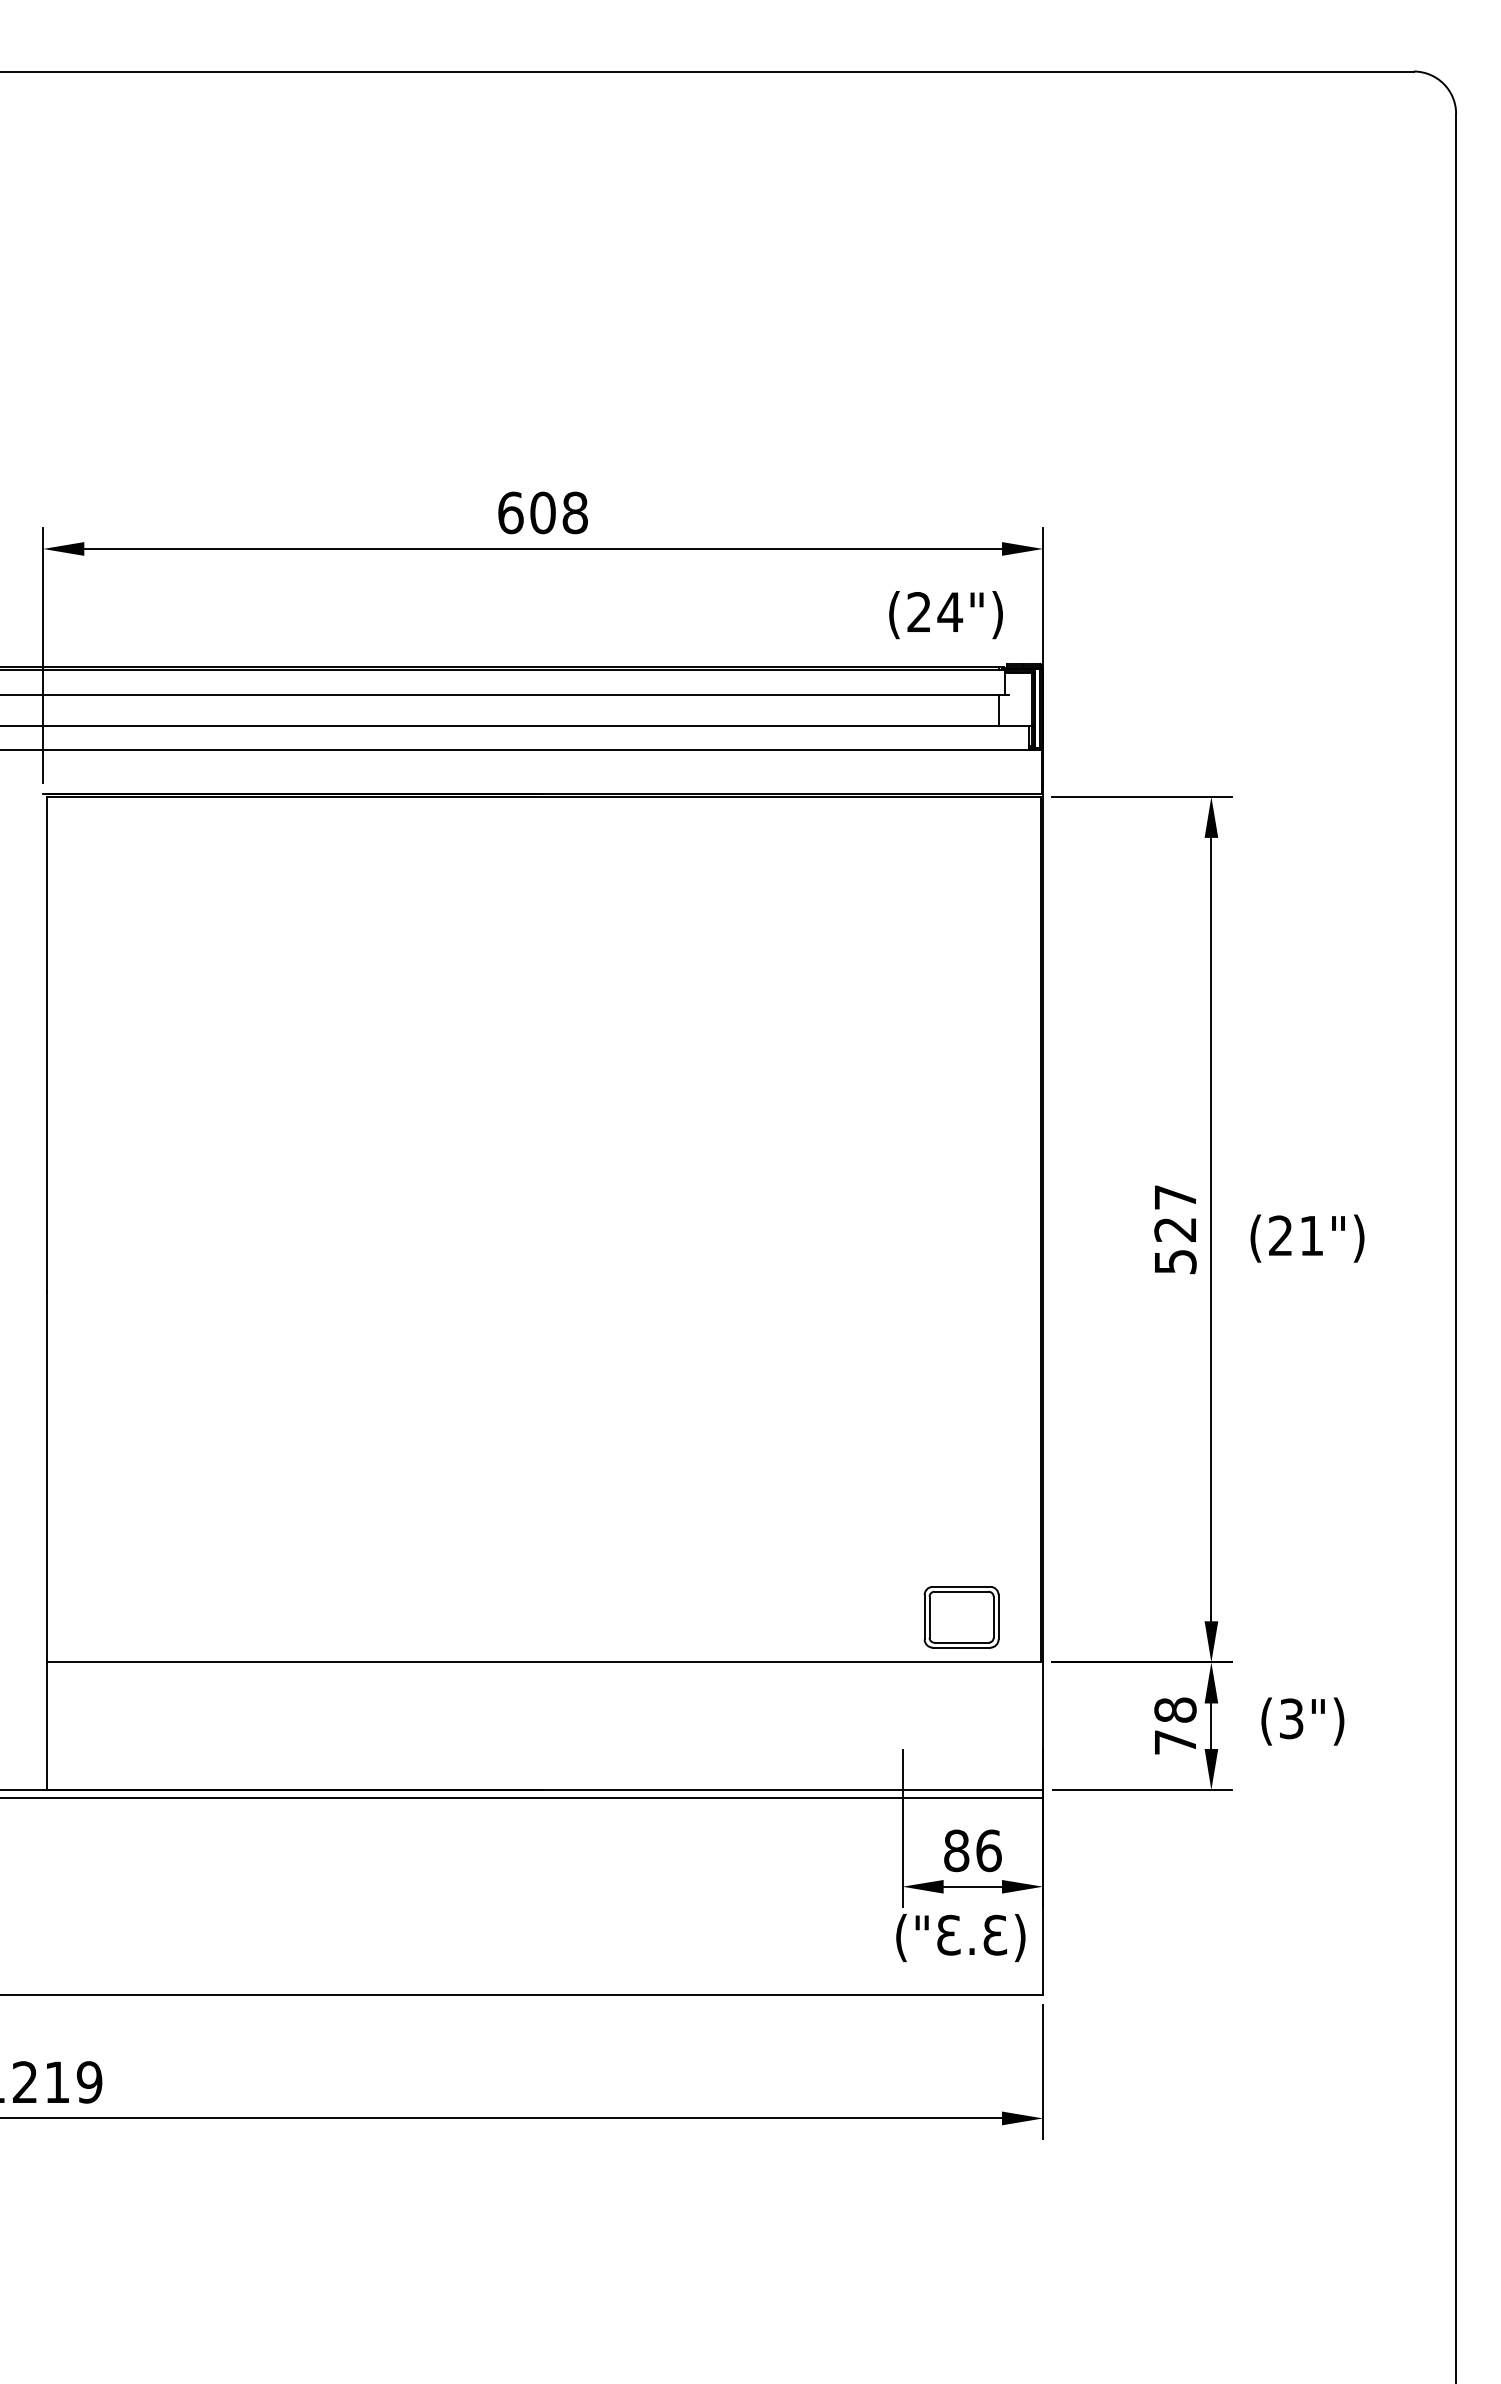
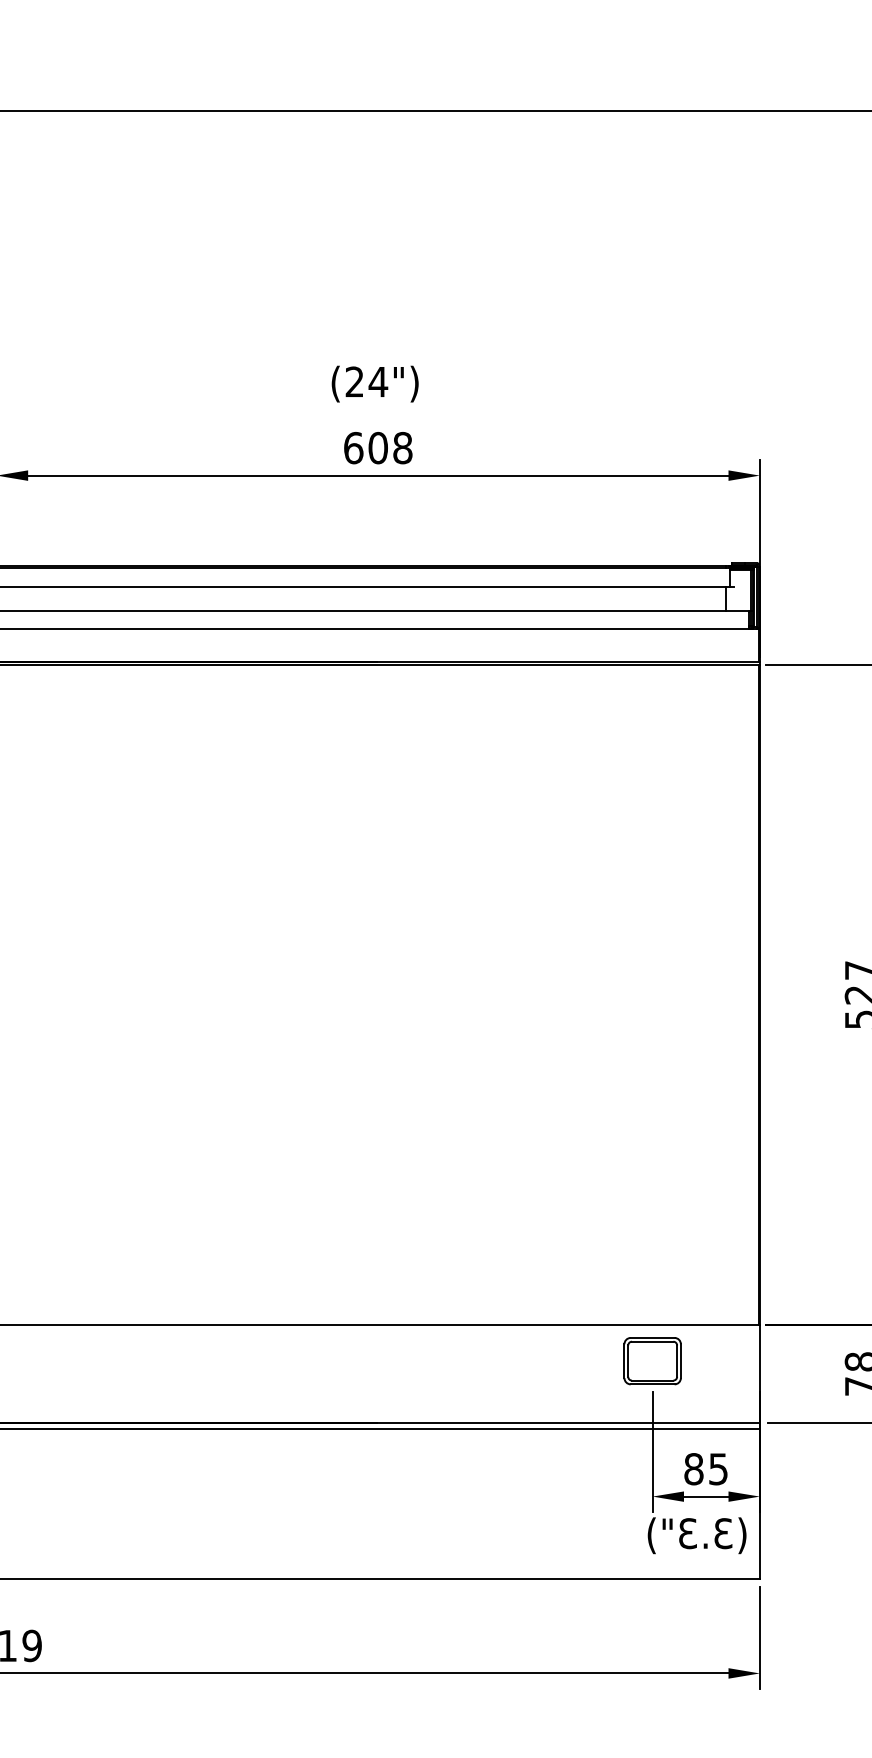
text: (945, 615) -> (374, 384), moved
part: (961, 1617) -> (652, 1361), moved
text: (988, 1850) -> (718, 1468), 86 -> 85

